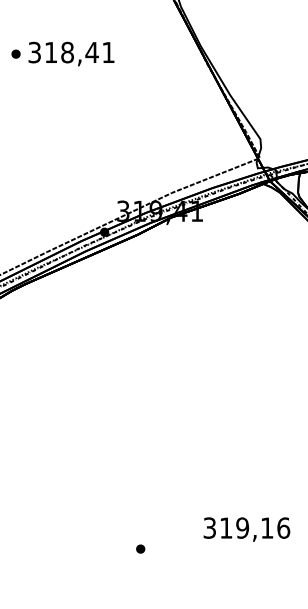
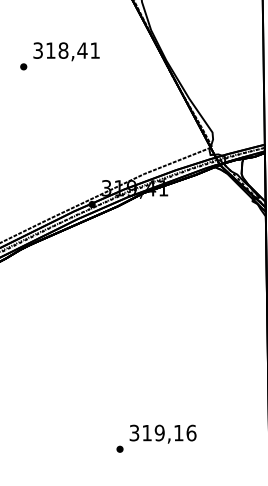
text: (71, 53) -> (66, 51), moved
text: (246, 528) -> (162, 433), moved

